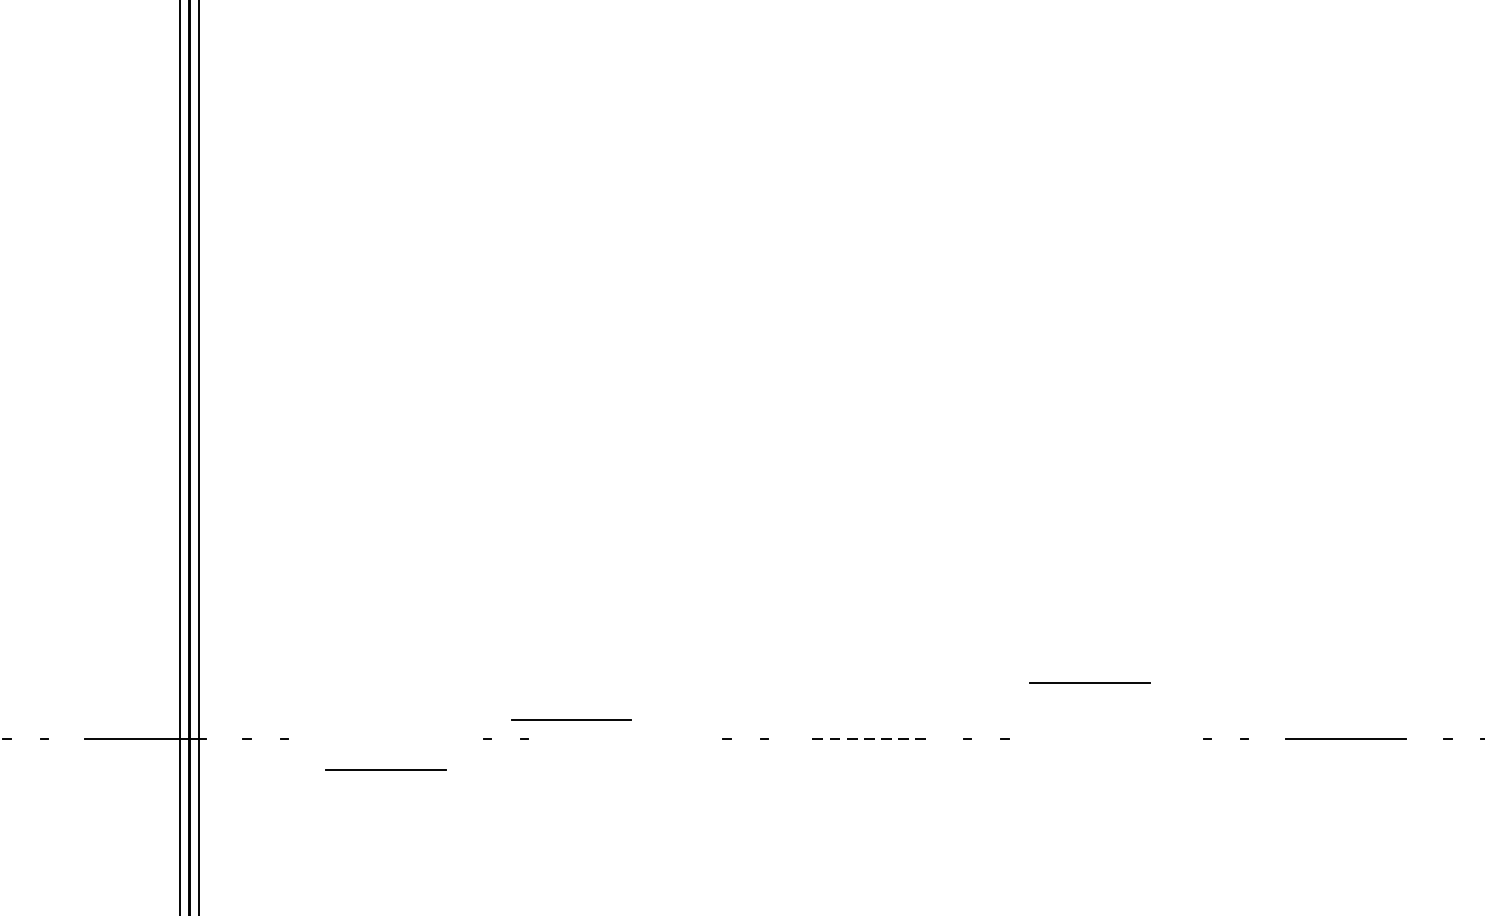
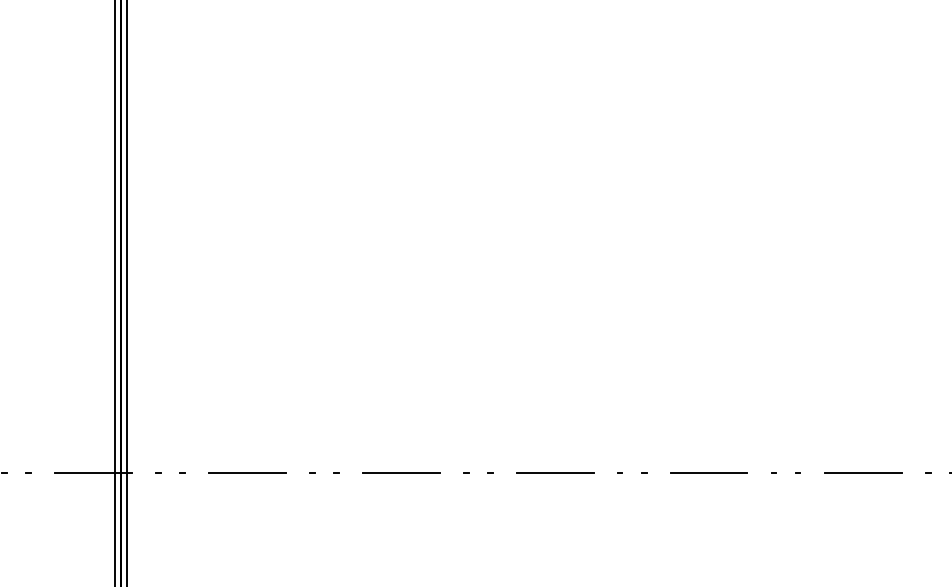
line: (1089, 681) -> (708, 472), moved
line: (571, 718) -> (401, 472), moved
line: (866, 738) -> (555, 473), dashed -> solid
line: (386, 768) -> (247, 472), moved

